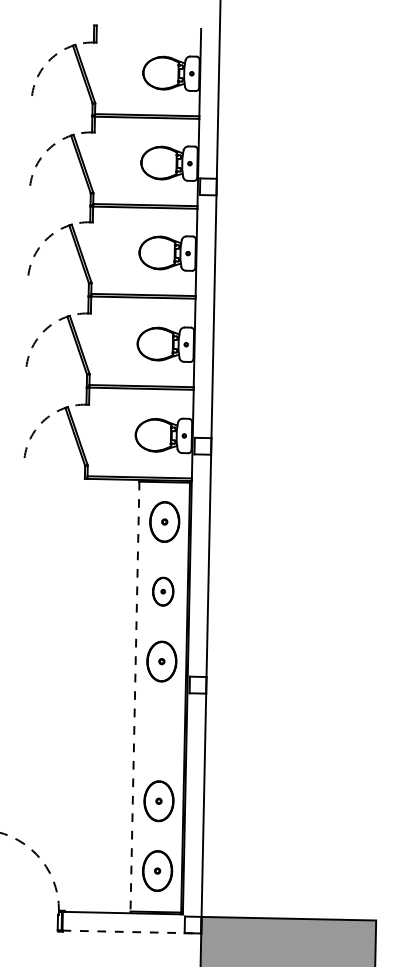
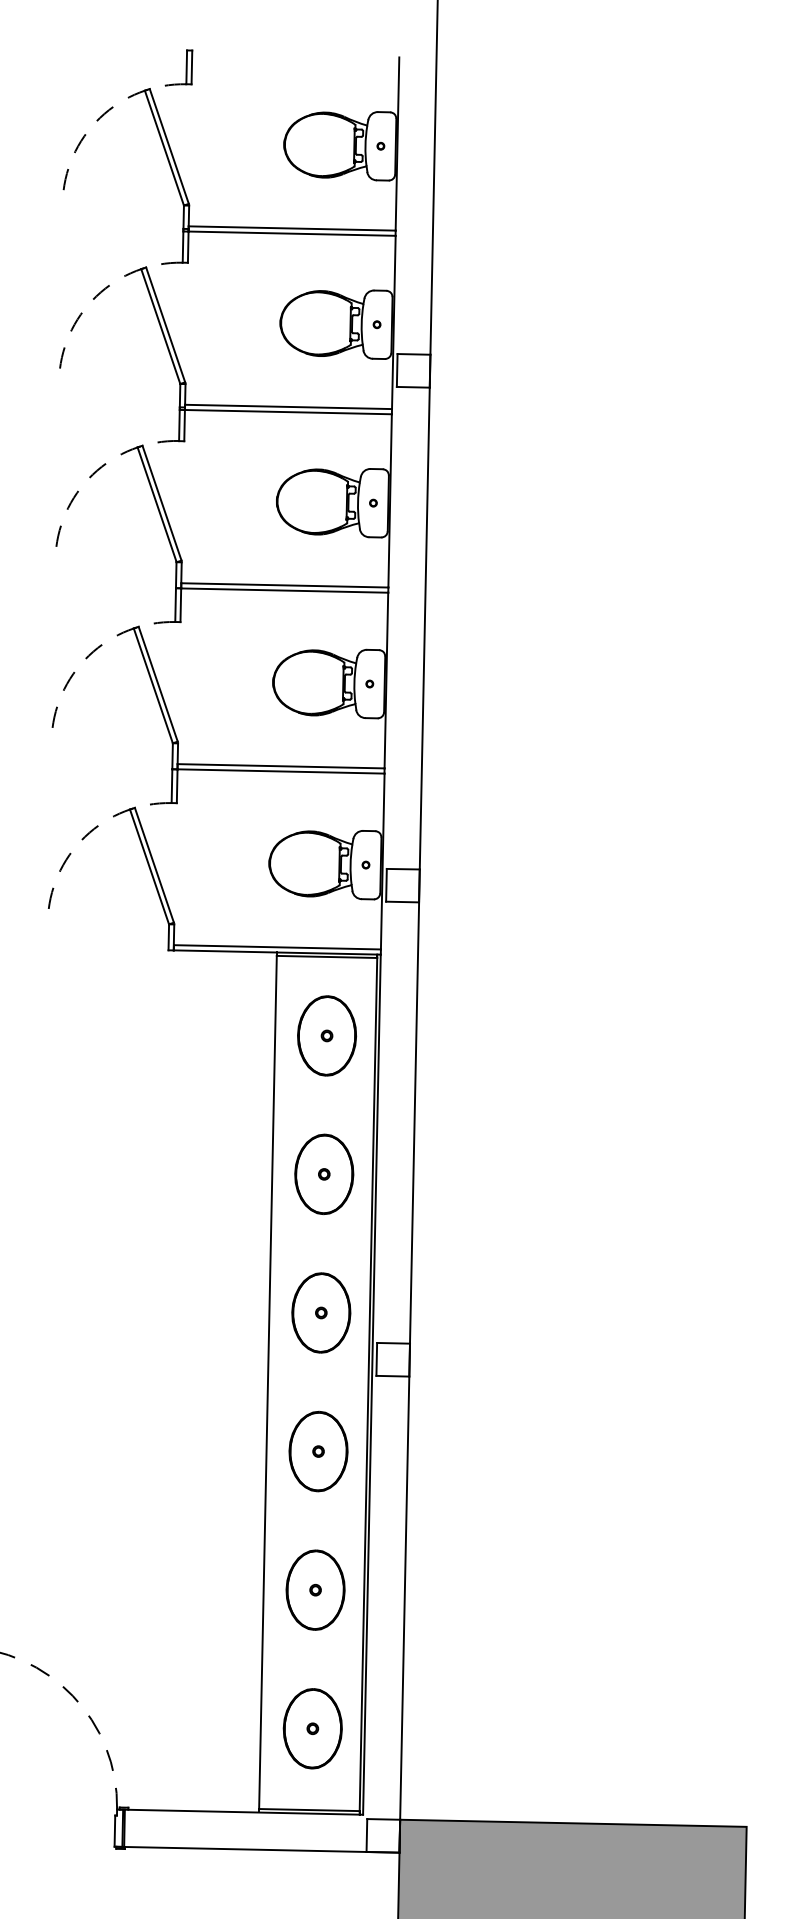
part: (162, 591) -> (322, 1173), size x1.43
line: (134, 696) -> (267, 1382), dashed -> solid
part: (159, 731) -> (316, 1451), added
line: (132, 932) -> (263, 1850), dashed -> solid

